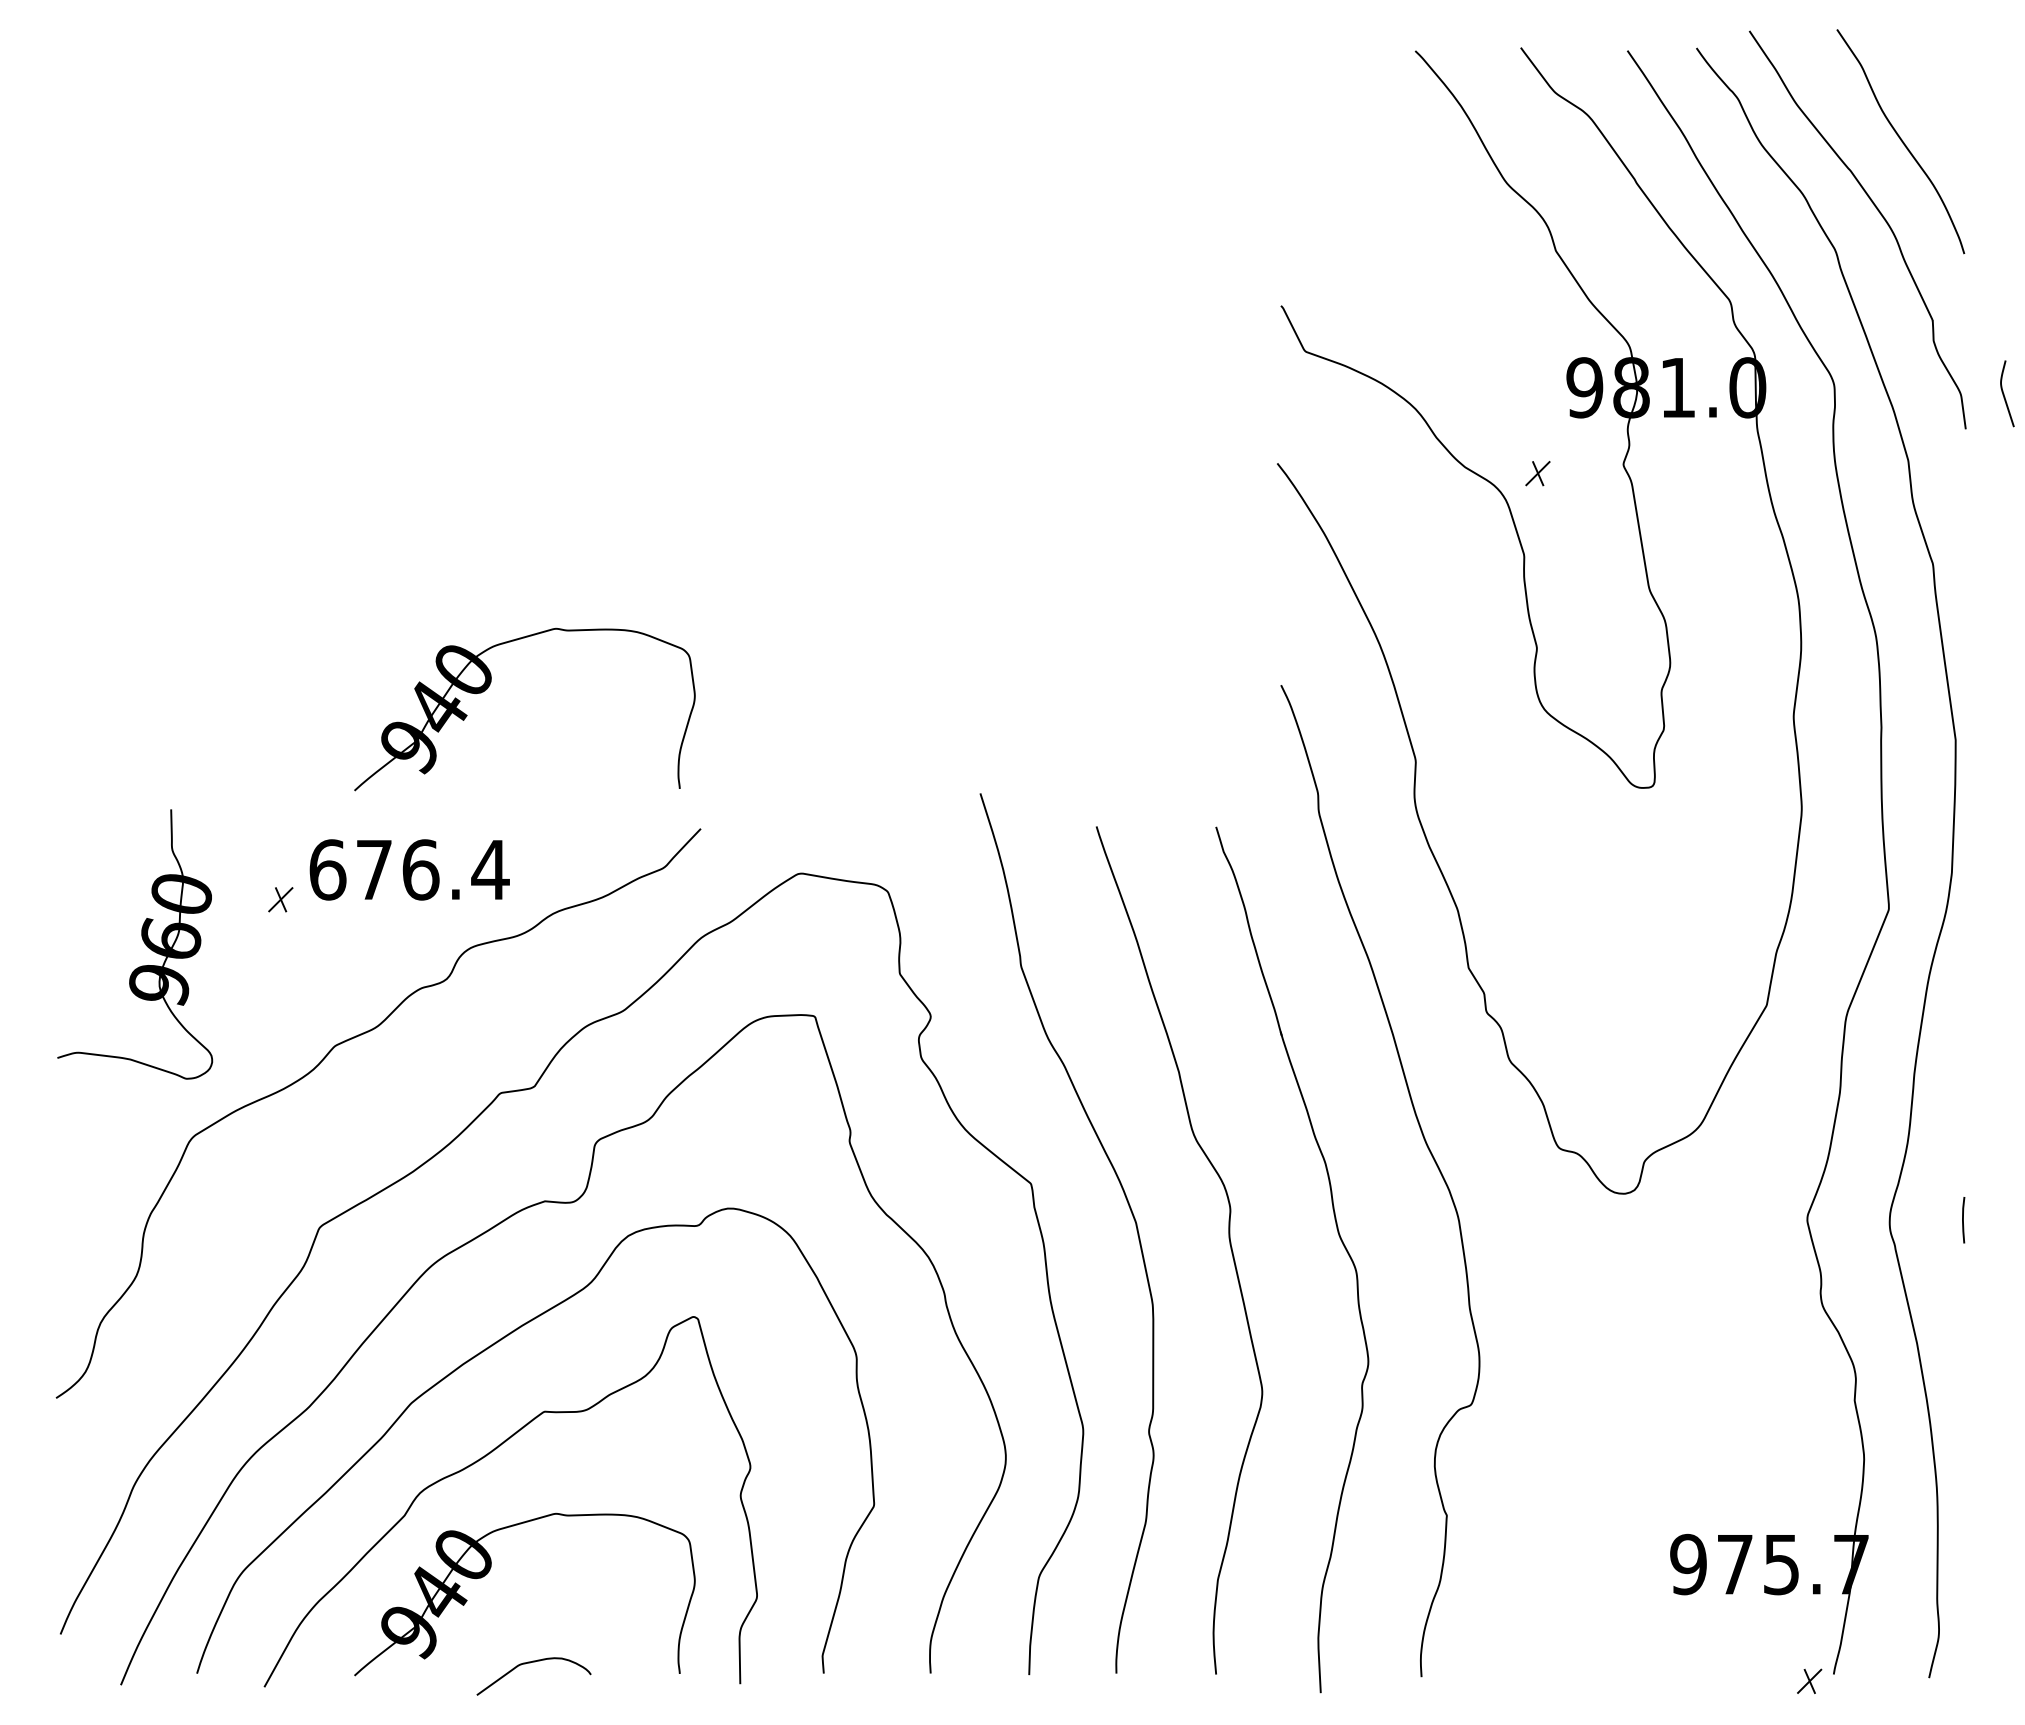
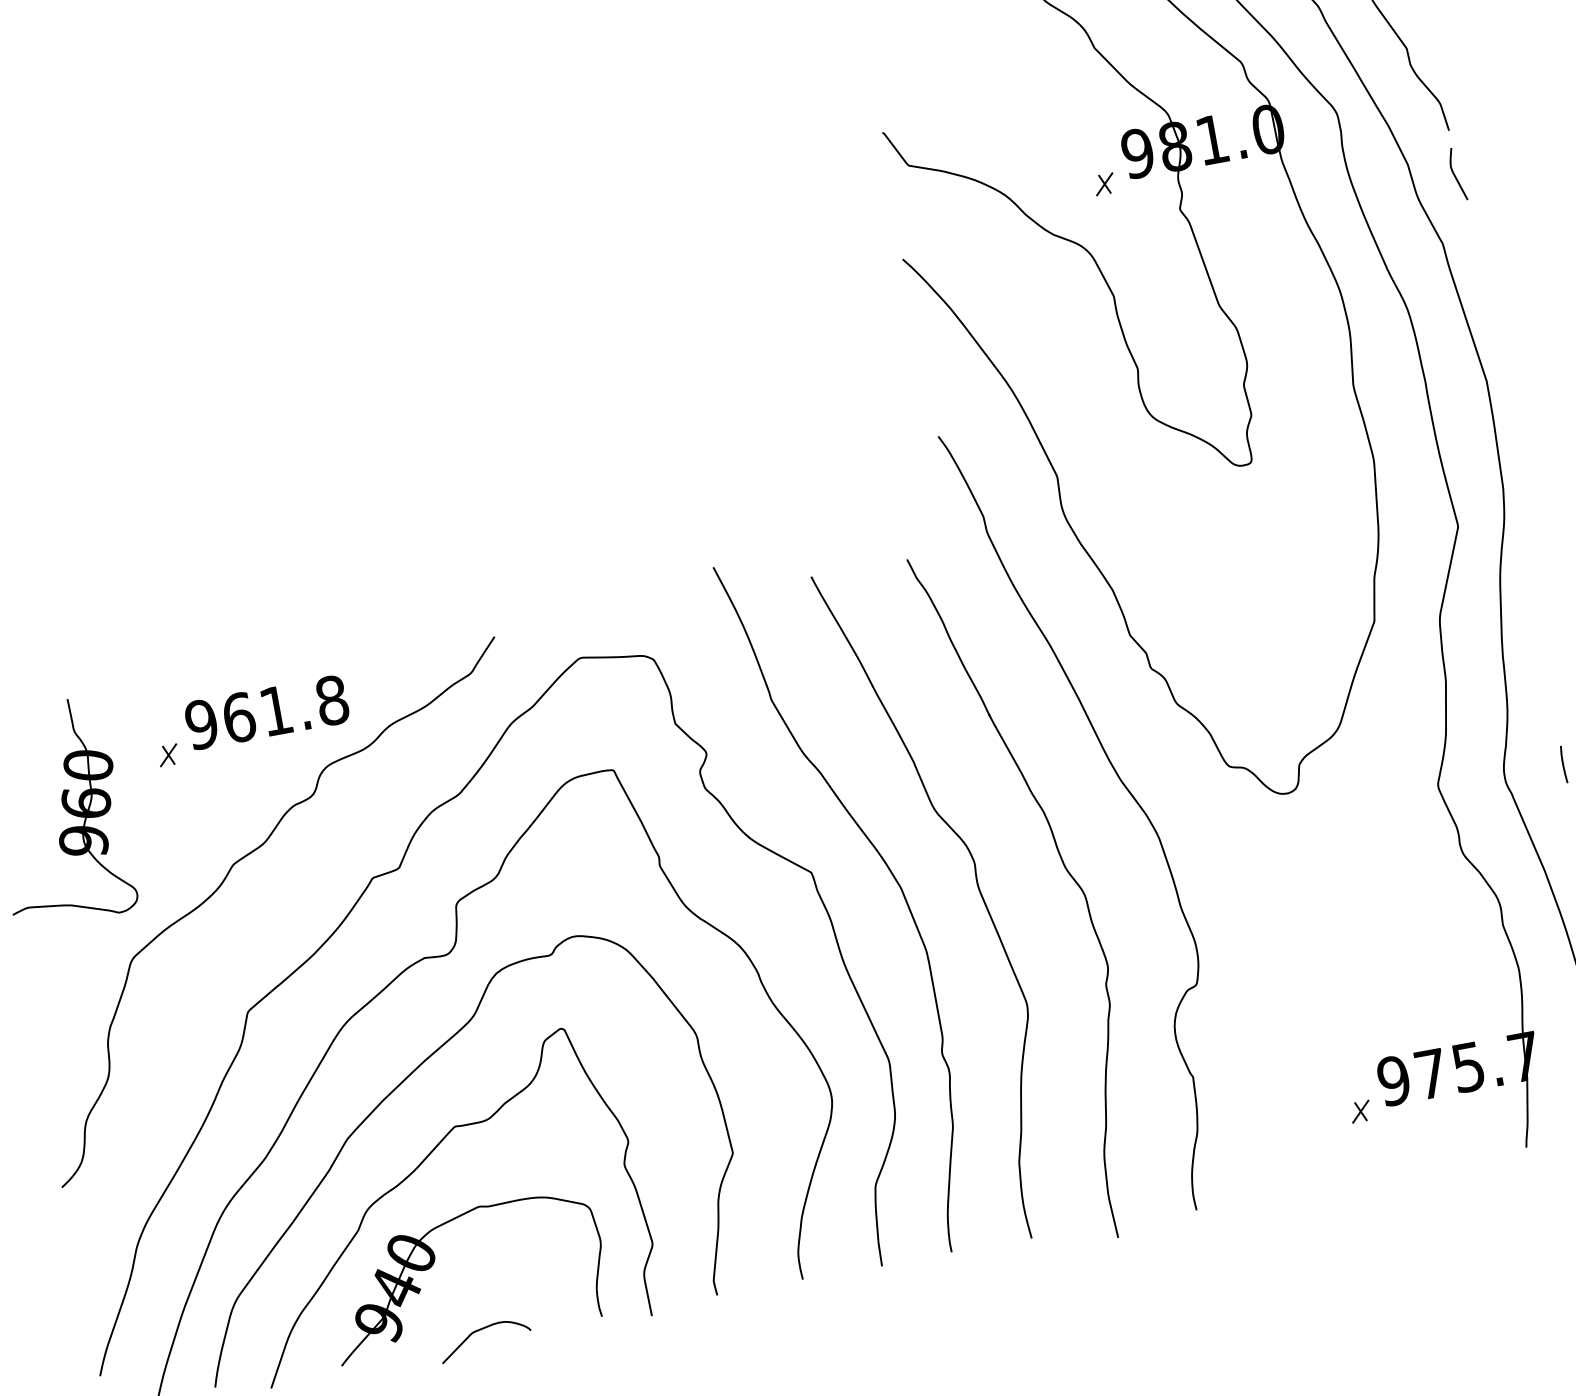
curve: (2004, 393) -> (1455, 174), moved
part: (1537, 473) -> (1104, 184), moved
part: (488, 688) -> (303, 555), removed
text: (409, 869) -> (267, 712), 676.4 -> 961.8
part: (1809, 1680) -> (1360, 1111), moved

